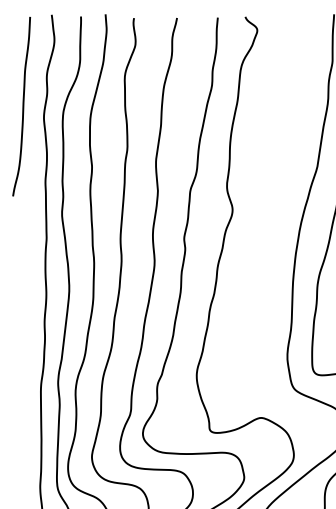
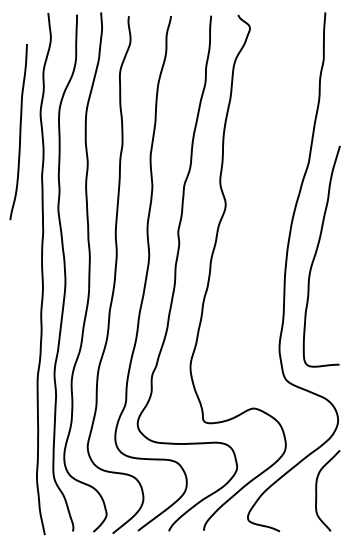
curve: (22, 107) -> (19, 132), moved

